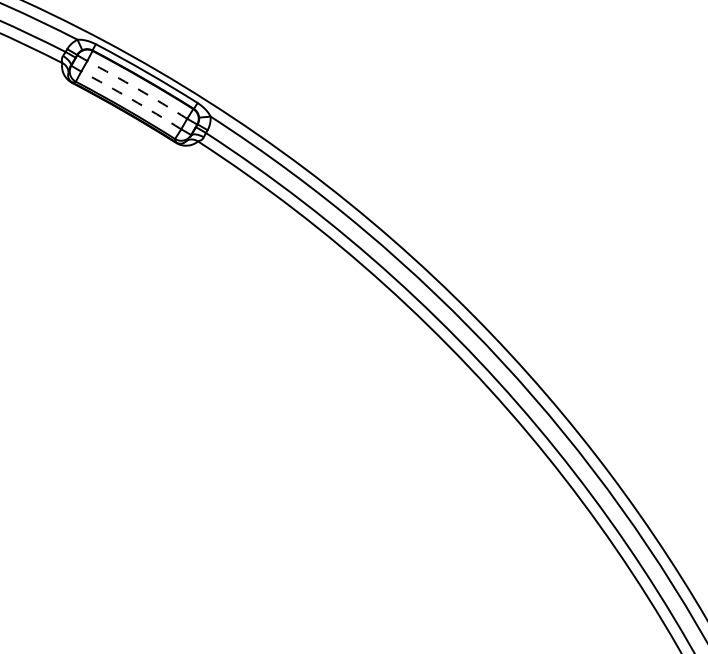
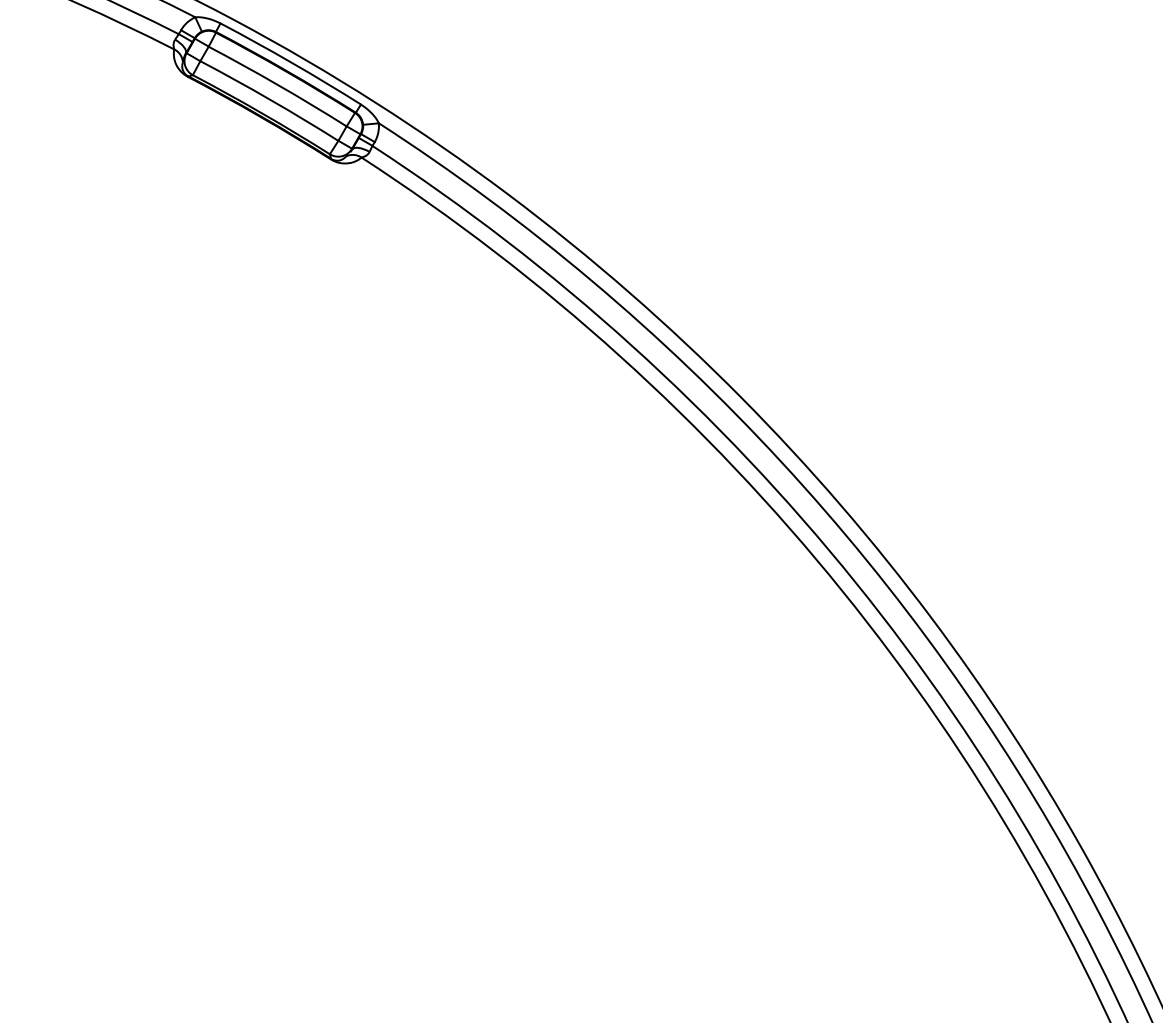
arc: (137, 89) -> (278, 85), dashed -> solid
arc: (132, 99) -> (270, 99), dashed -> solid

